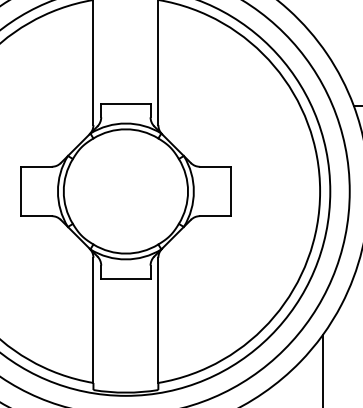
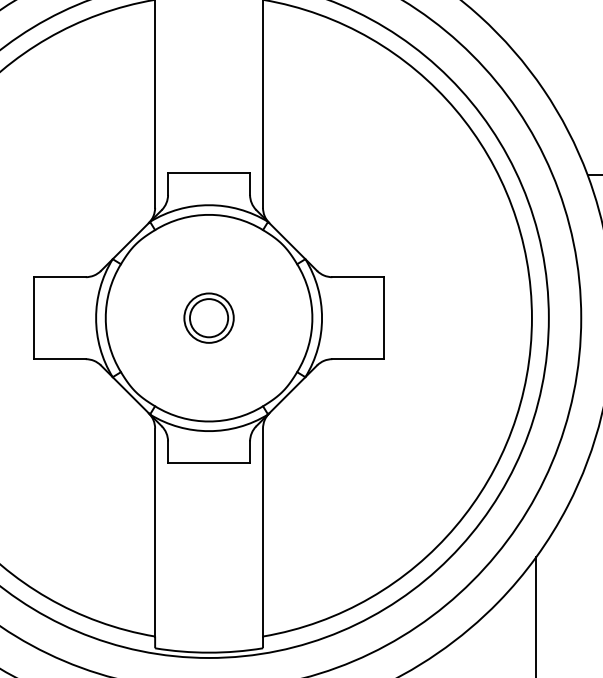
part: (125, 191) -> (208, 318), added

